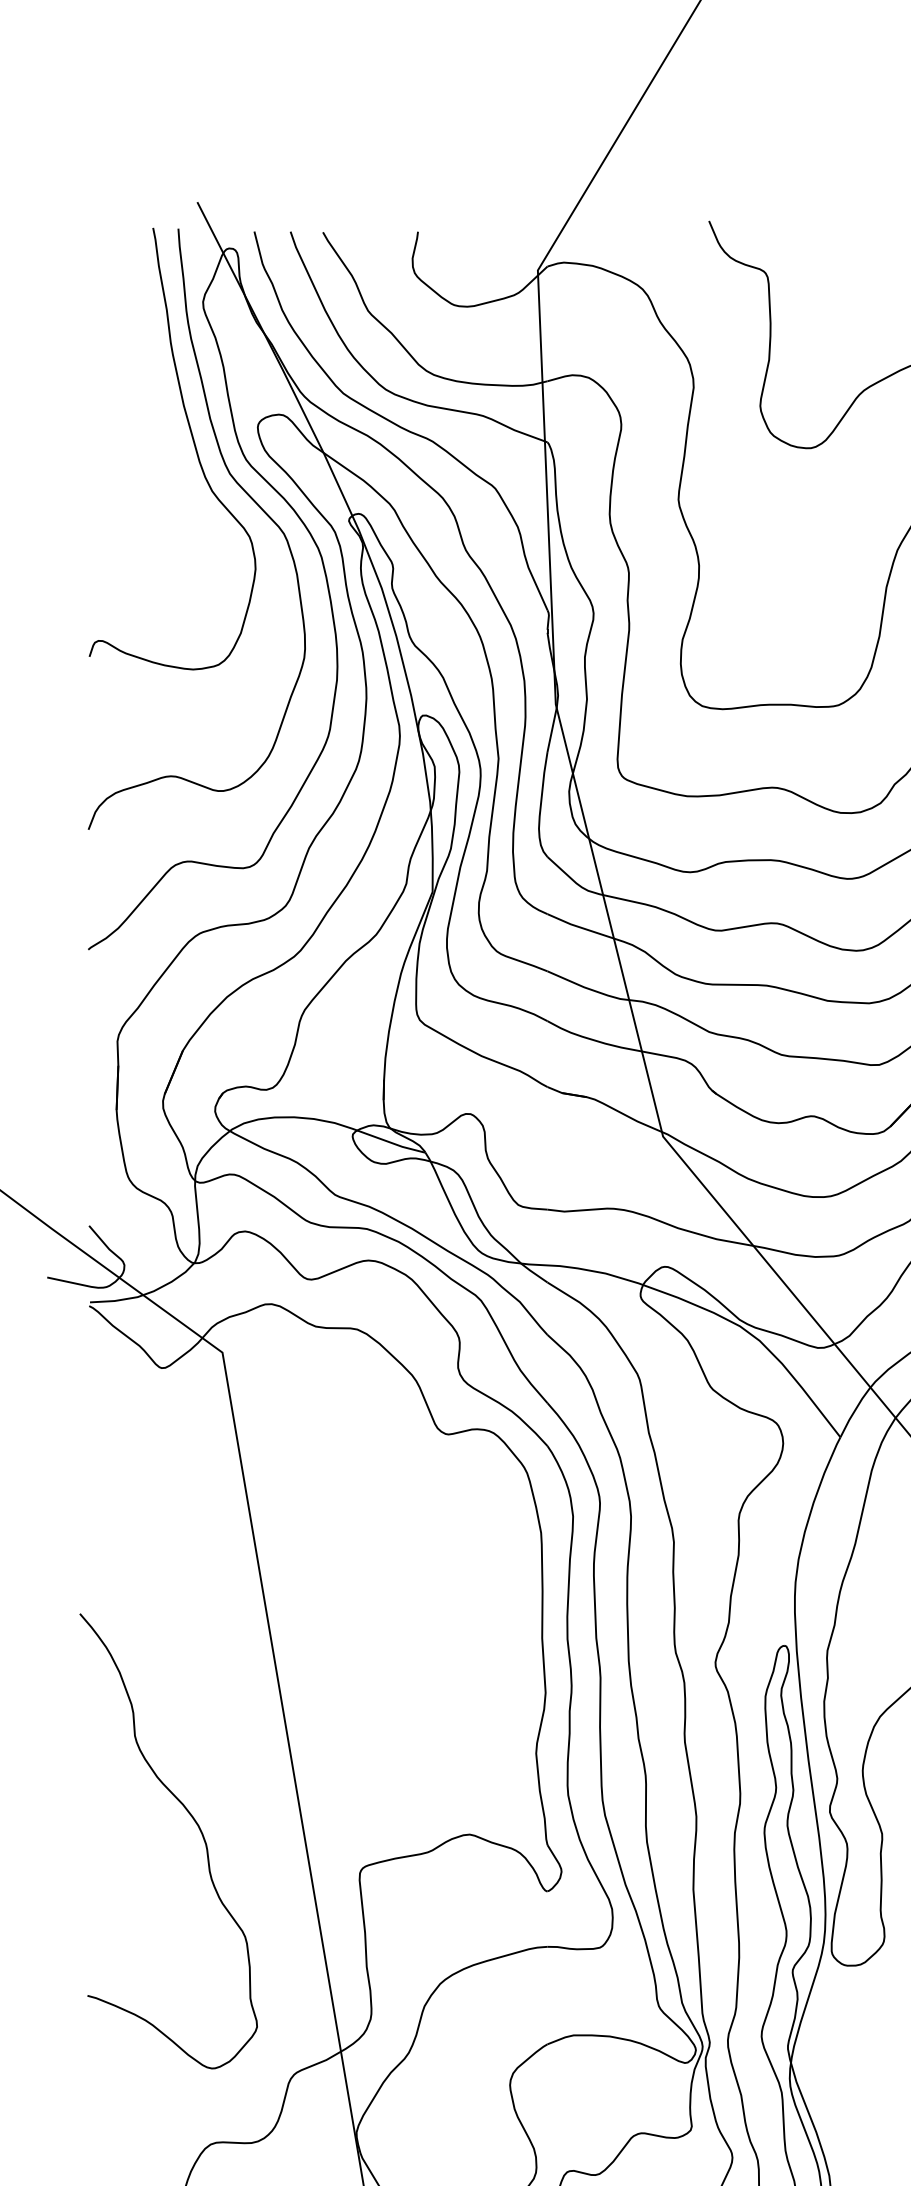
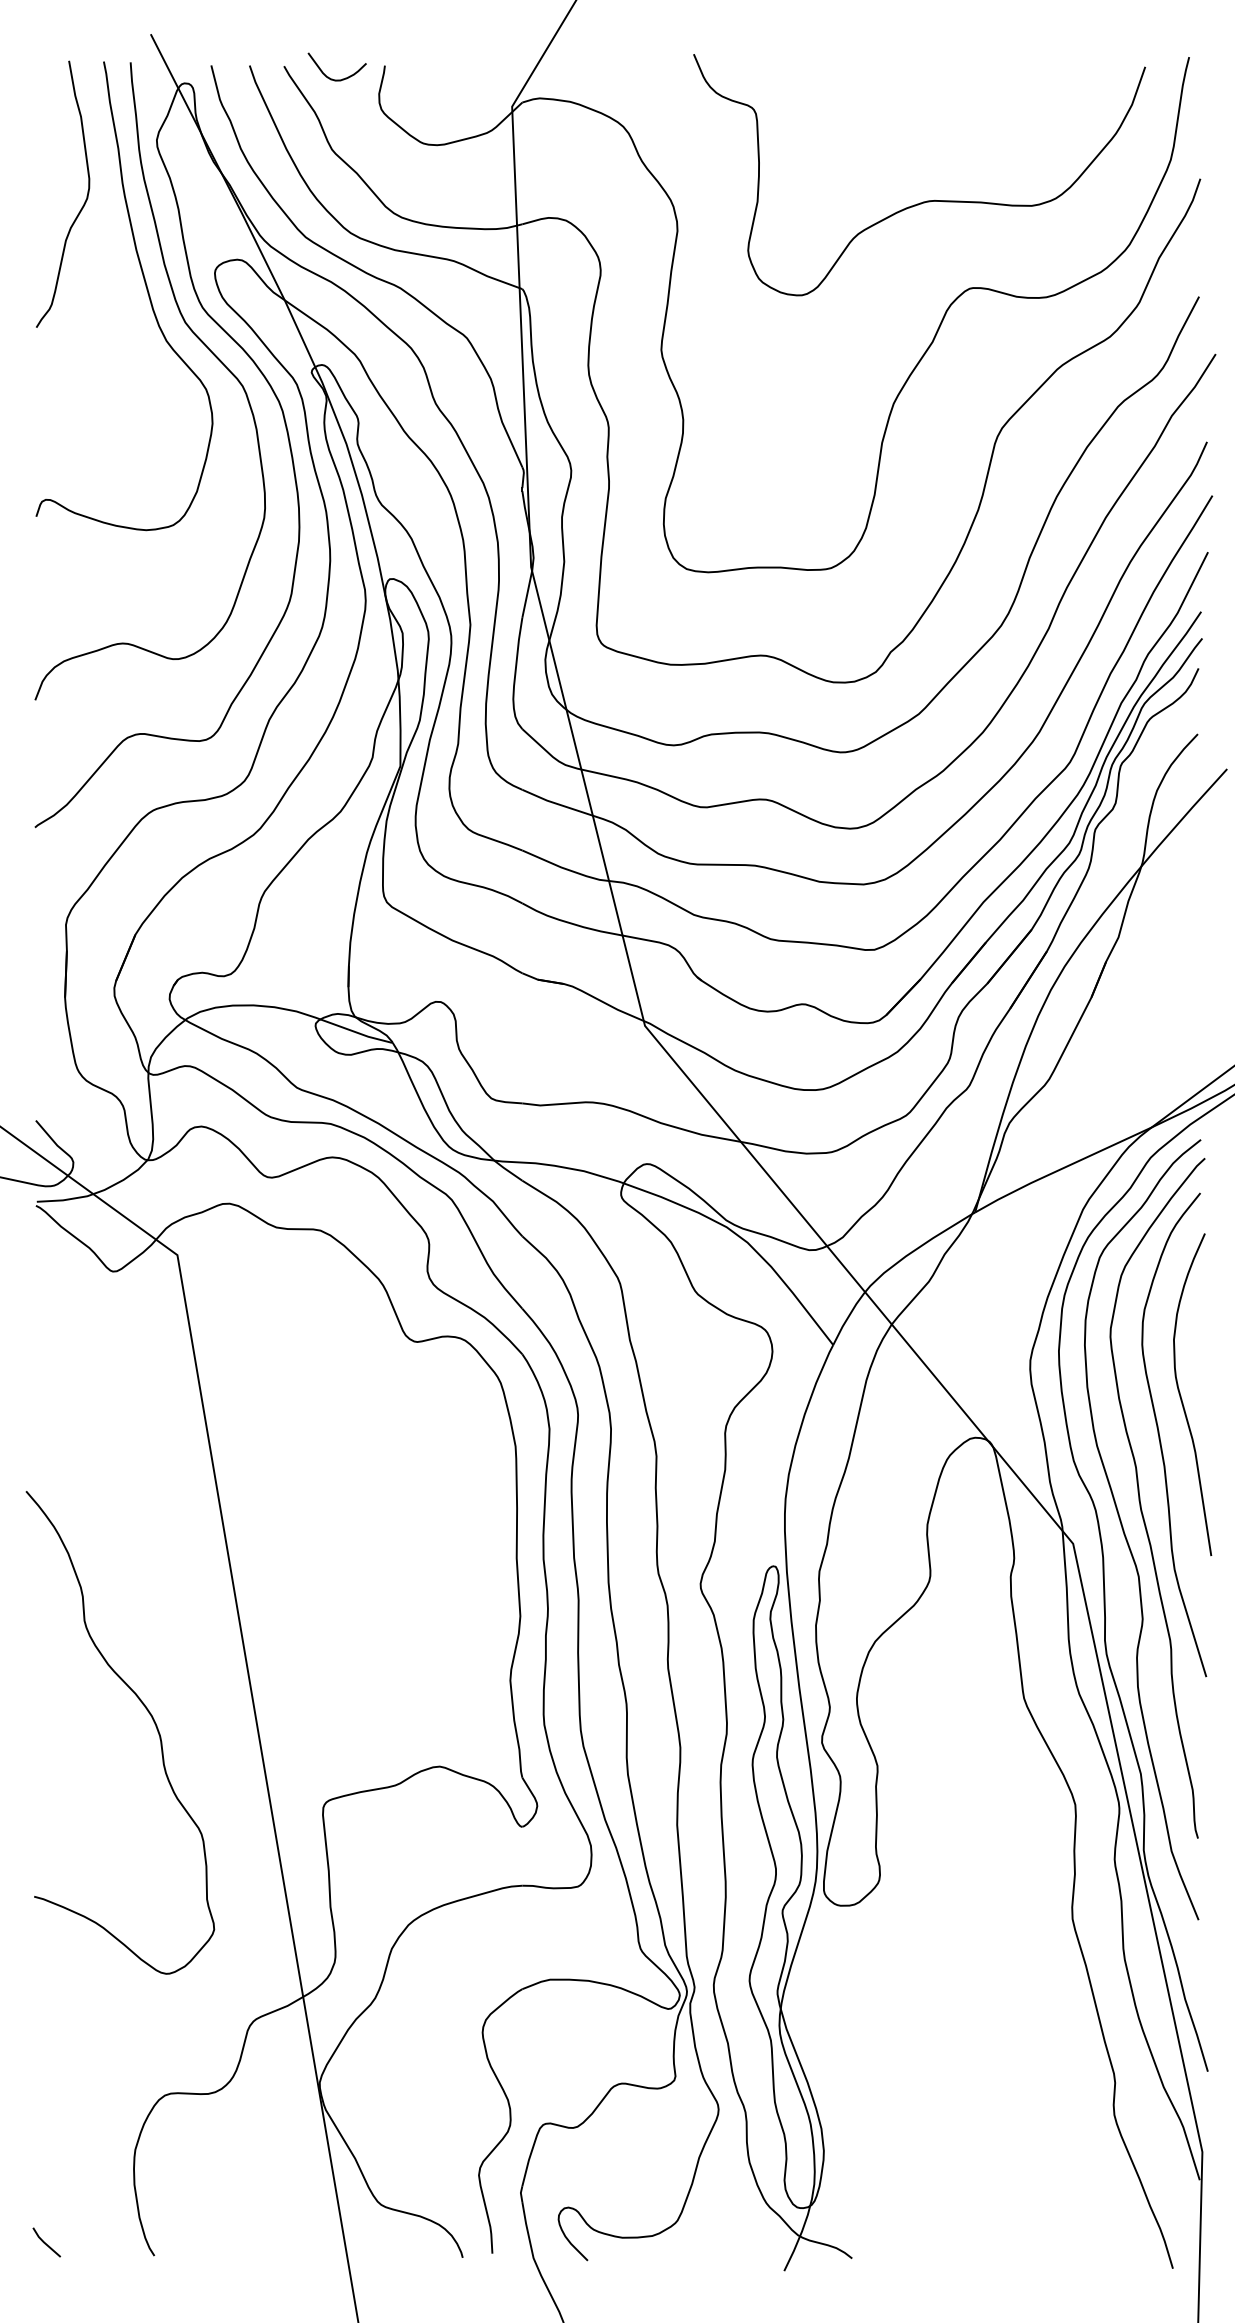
curve: (368, 243) -> (332, 78), added
curve: (133, 361) -> (83, 203), added
curve: (193, 1820) -> (146, 1710), moved

